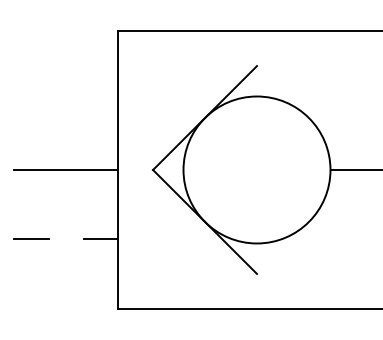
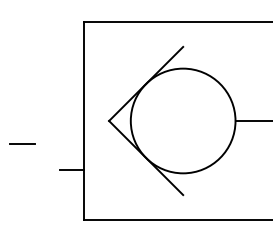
line: (66, 170) -> (47, 121), removed
line: (31, 238) -> (22, 143), moved

